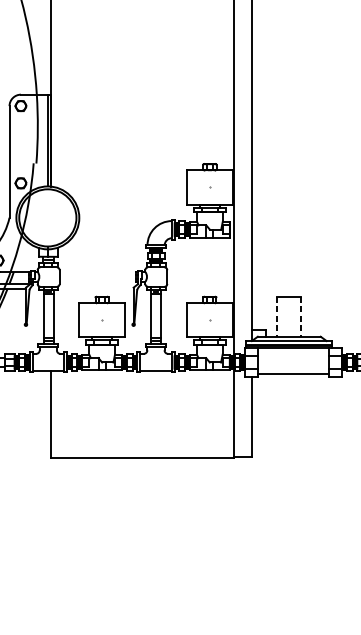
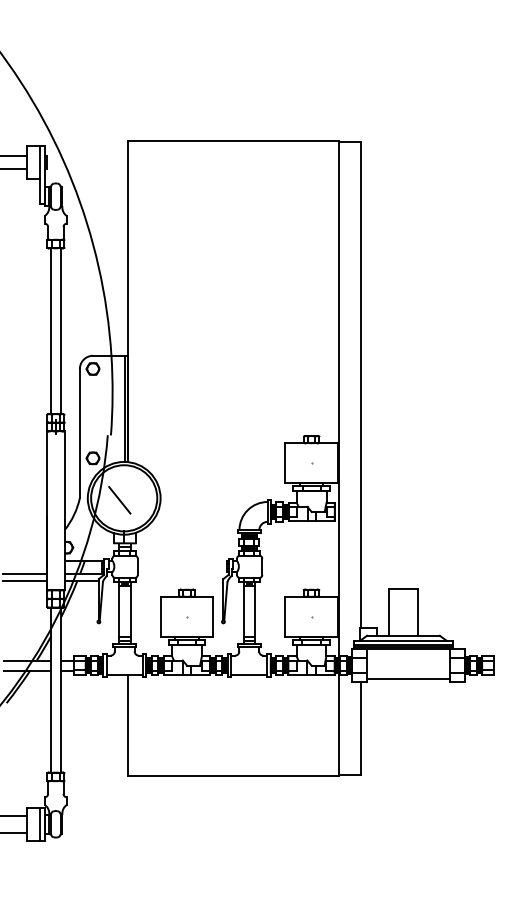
line: (43, 219) -> (119, 500), added
line: (277, 317) -> (389, 613), dashed -> solid
line: (301, 317) -> (417, 613), dashed -> solid

